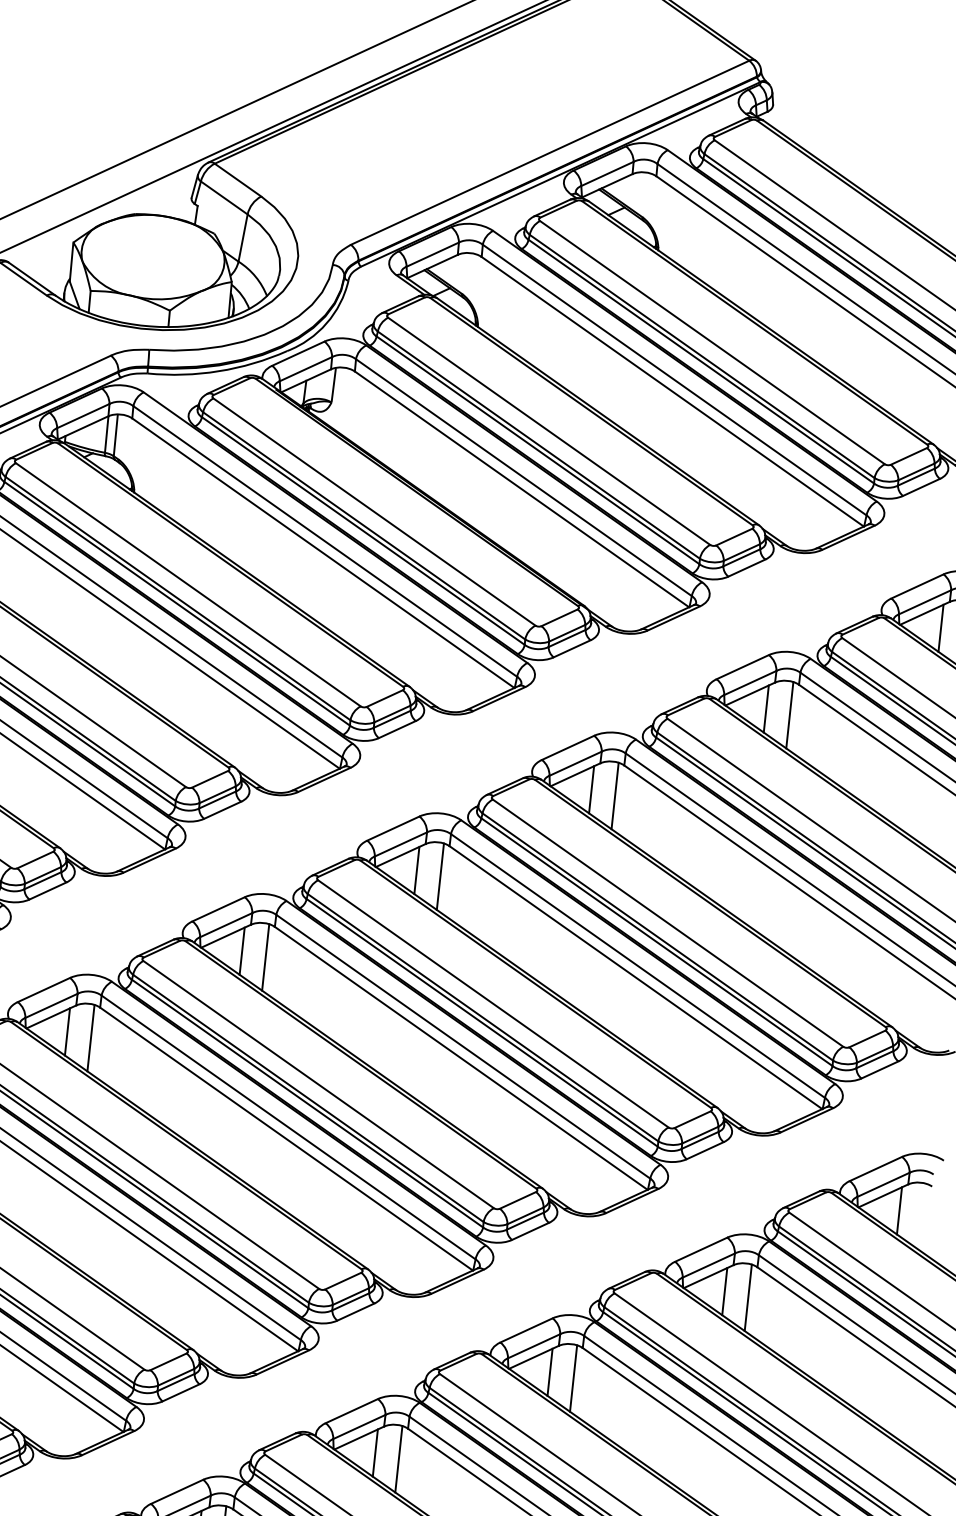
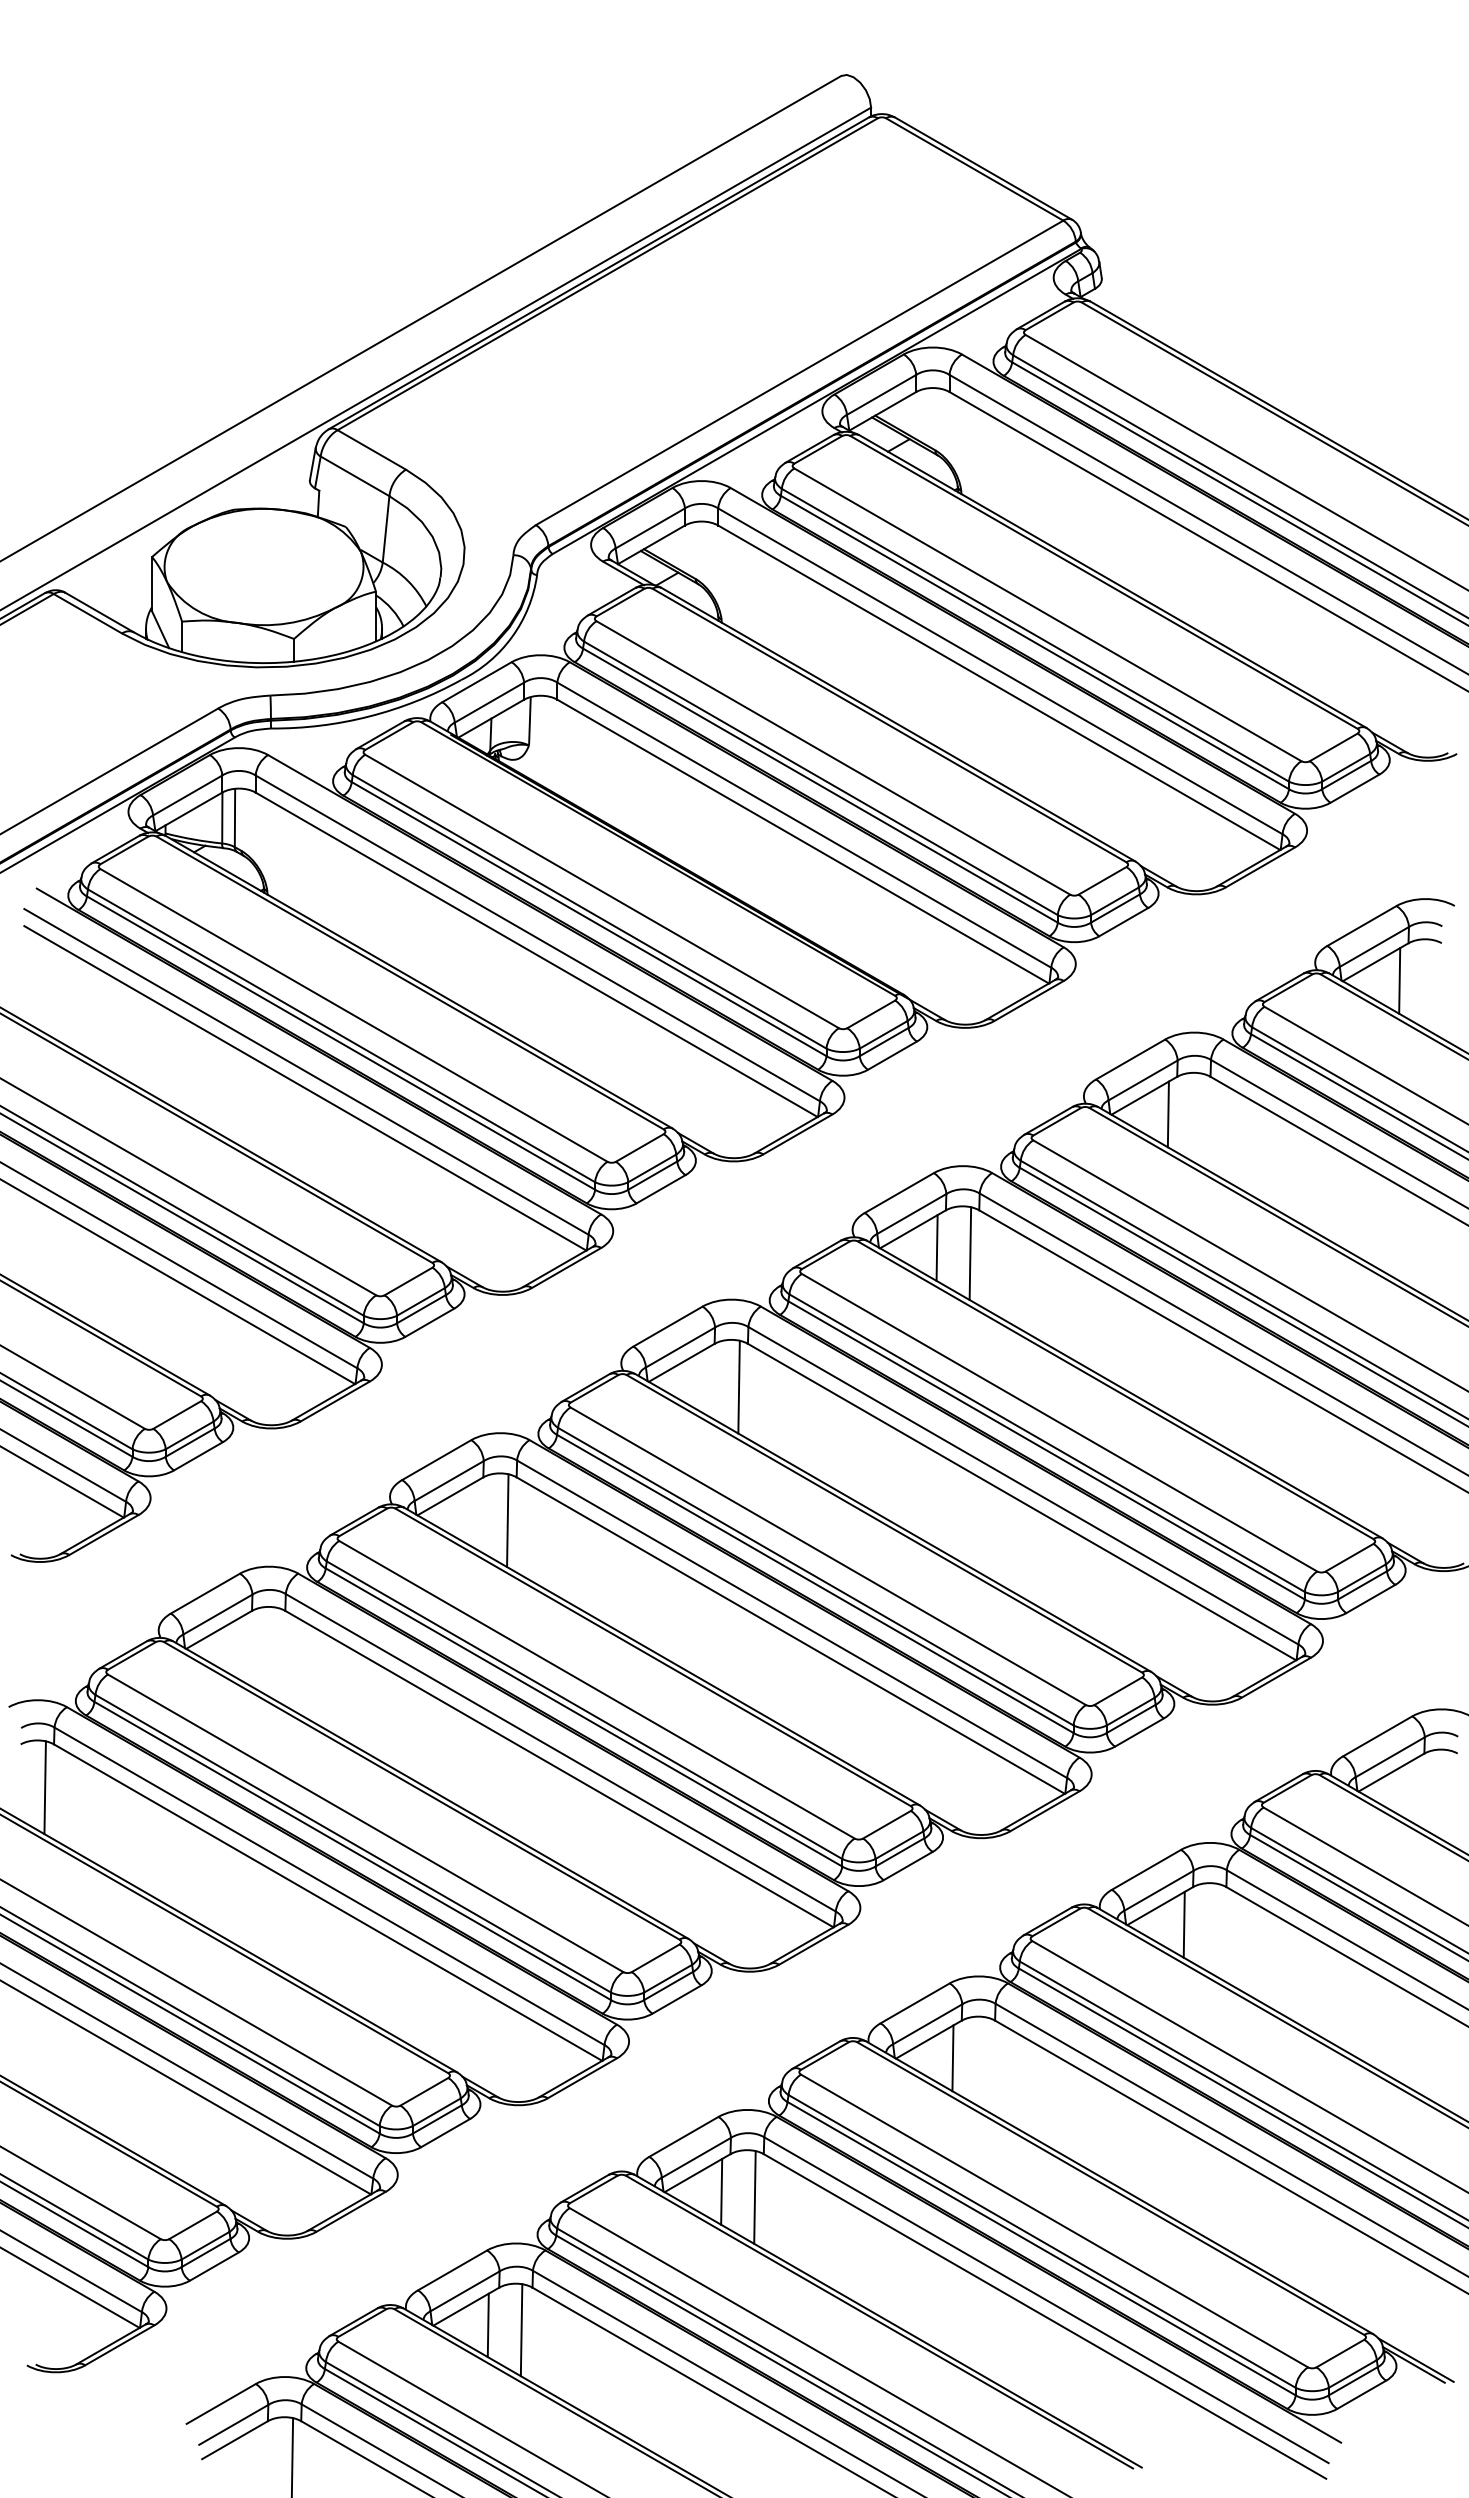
line: (789, 714) -> (1201, 1119), removed
line: (416, 870) -> (705, 1381), removed
line: (242, 950) -> (474, 1514), removed
line: (66, 1031) -> (242, 1648), removed
line: (91, 1037) -> (276, 1653), removed
line: (899, 1211) -> (1415, 1791), removed
line: (748, 1297) -> (1217, 1930), removed
line: (573, 1378) -> (985, 2063), removed

